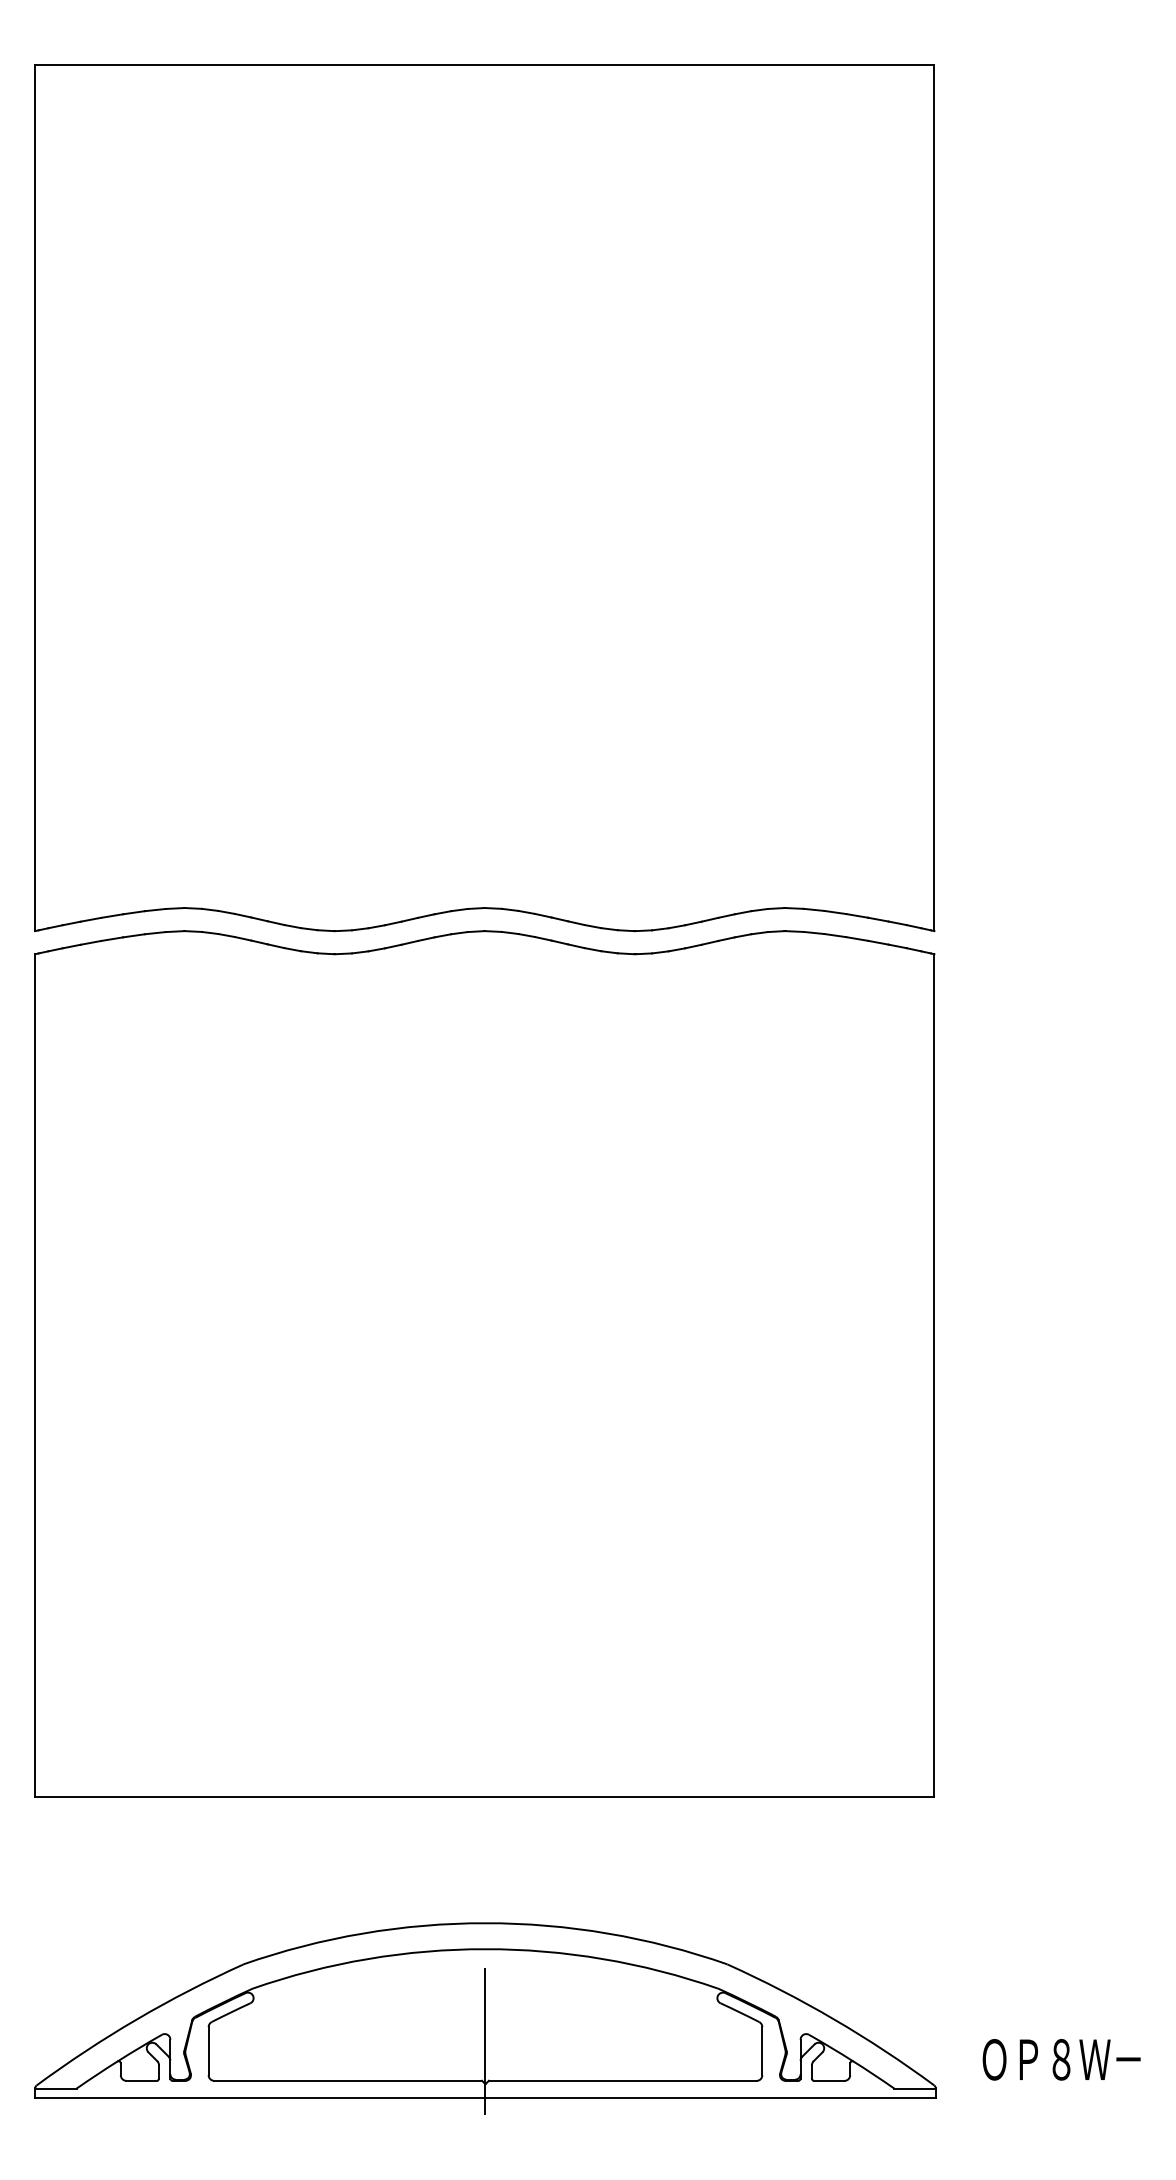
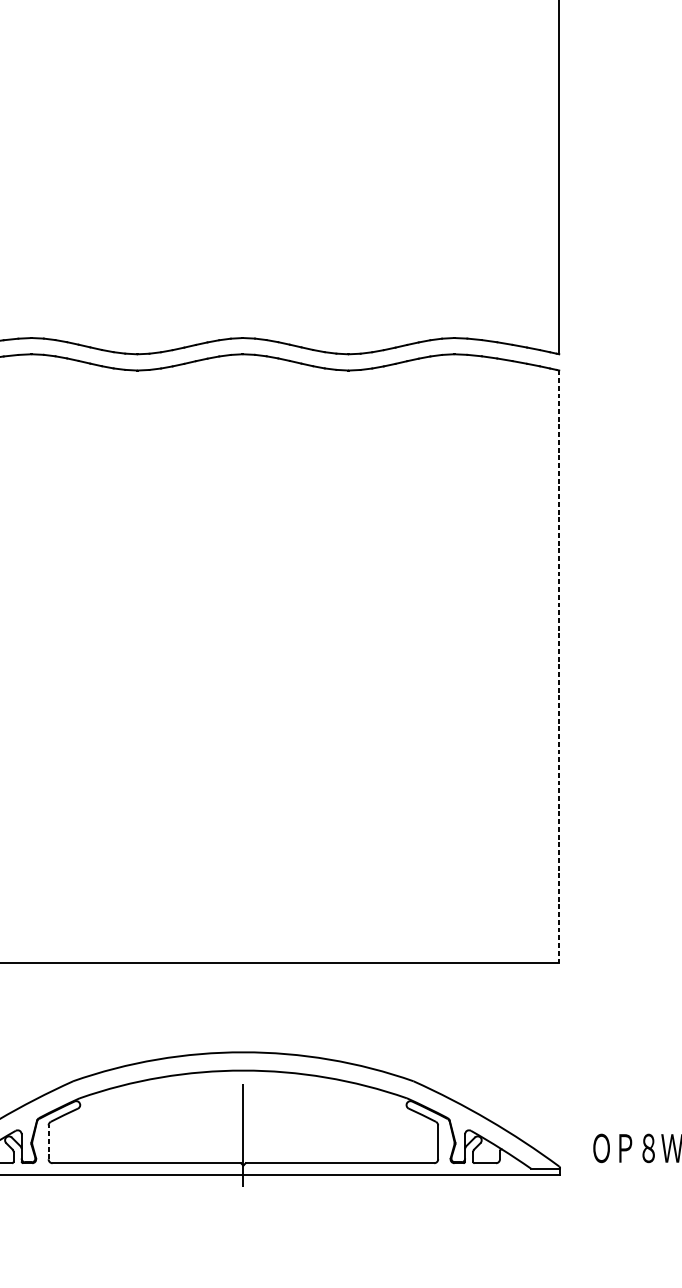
line: (934, 1375) -> (559, 666), solid -> dashed
line: (208, 2050) -> (48, 1141), solid -> dashed

